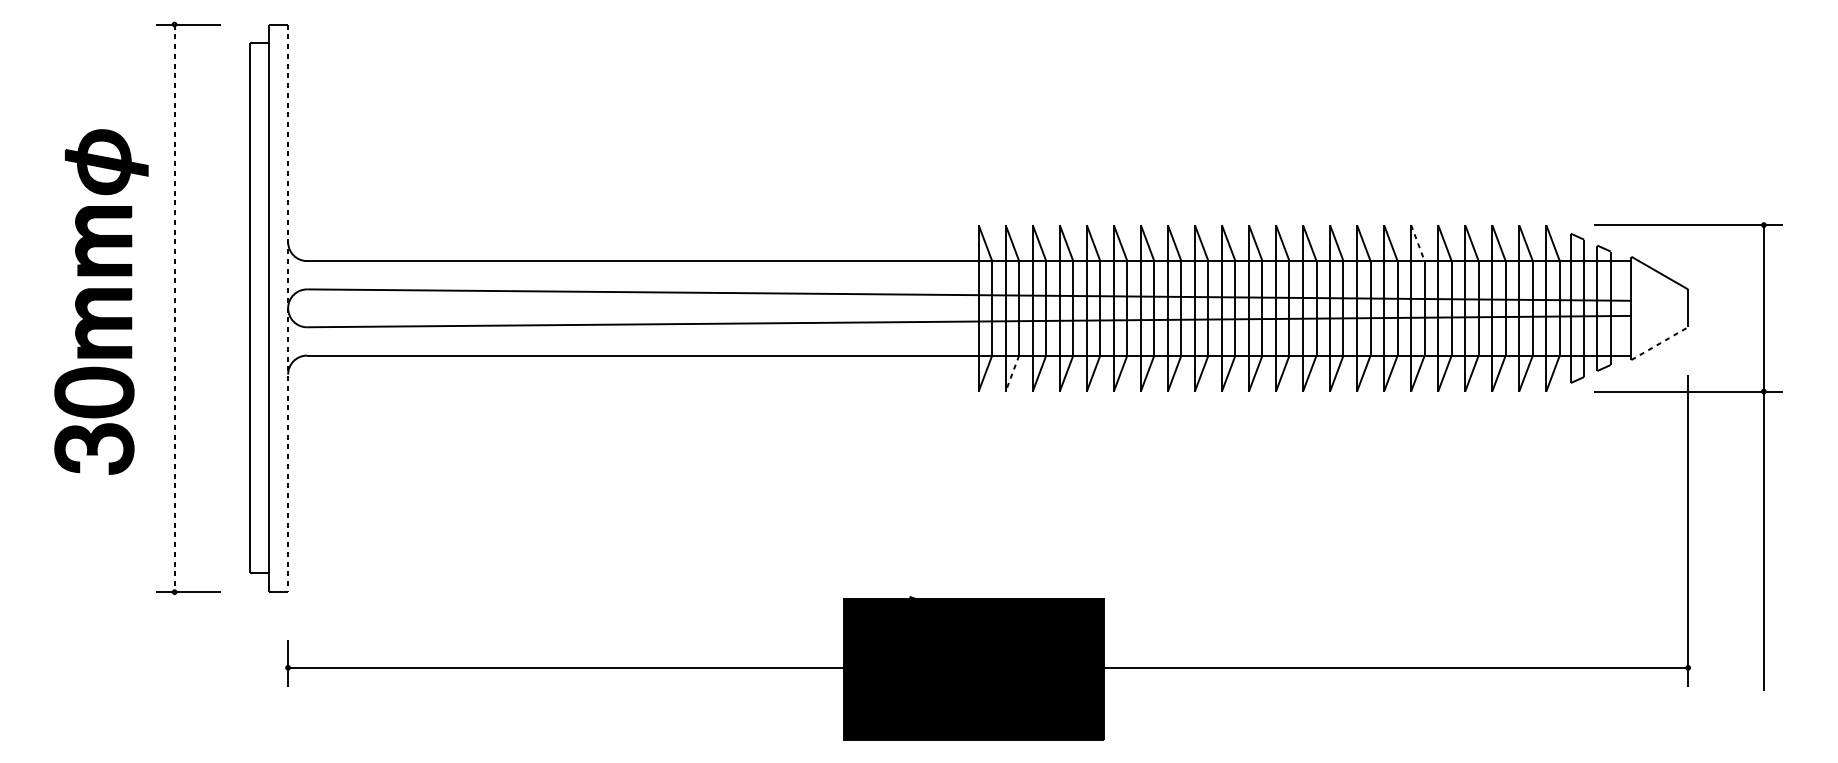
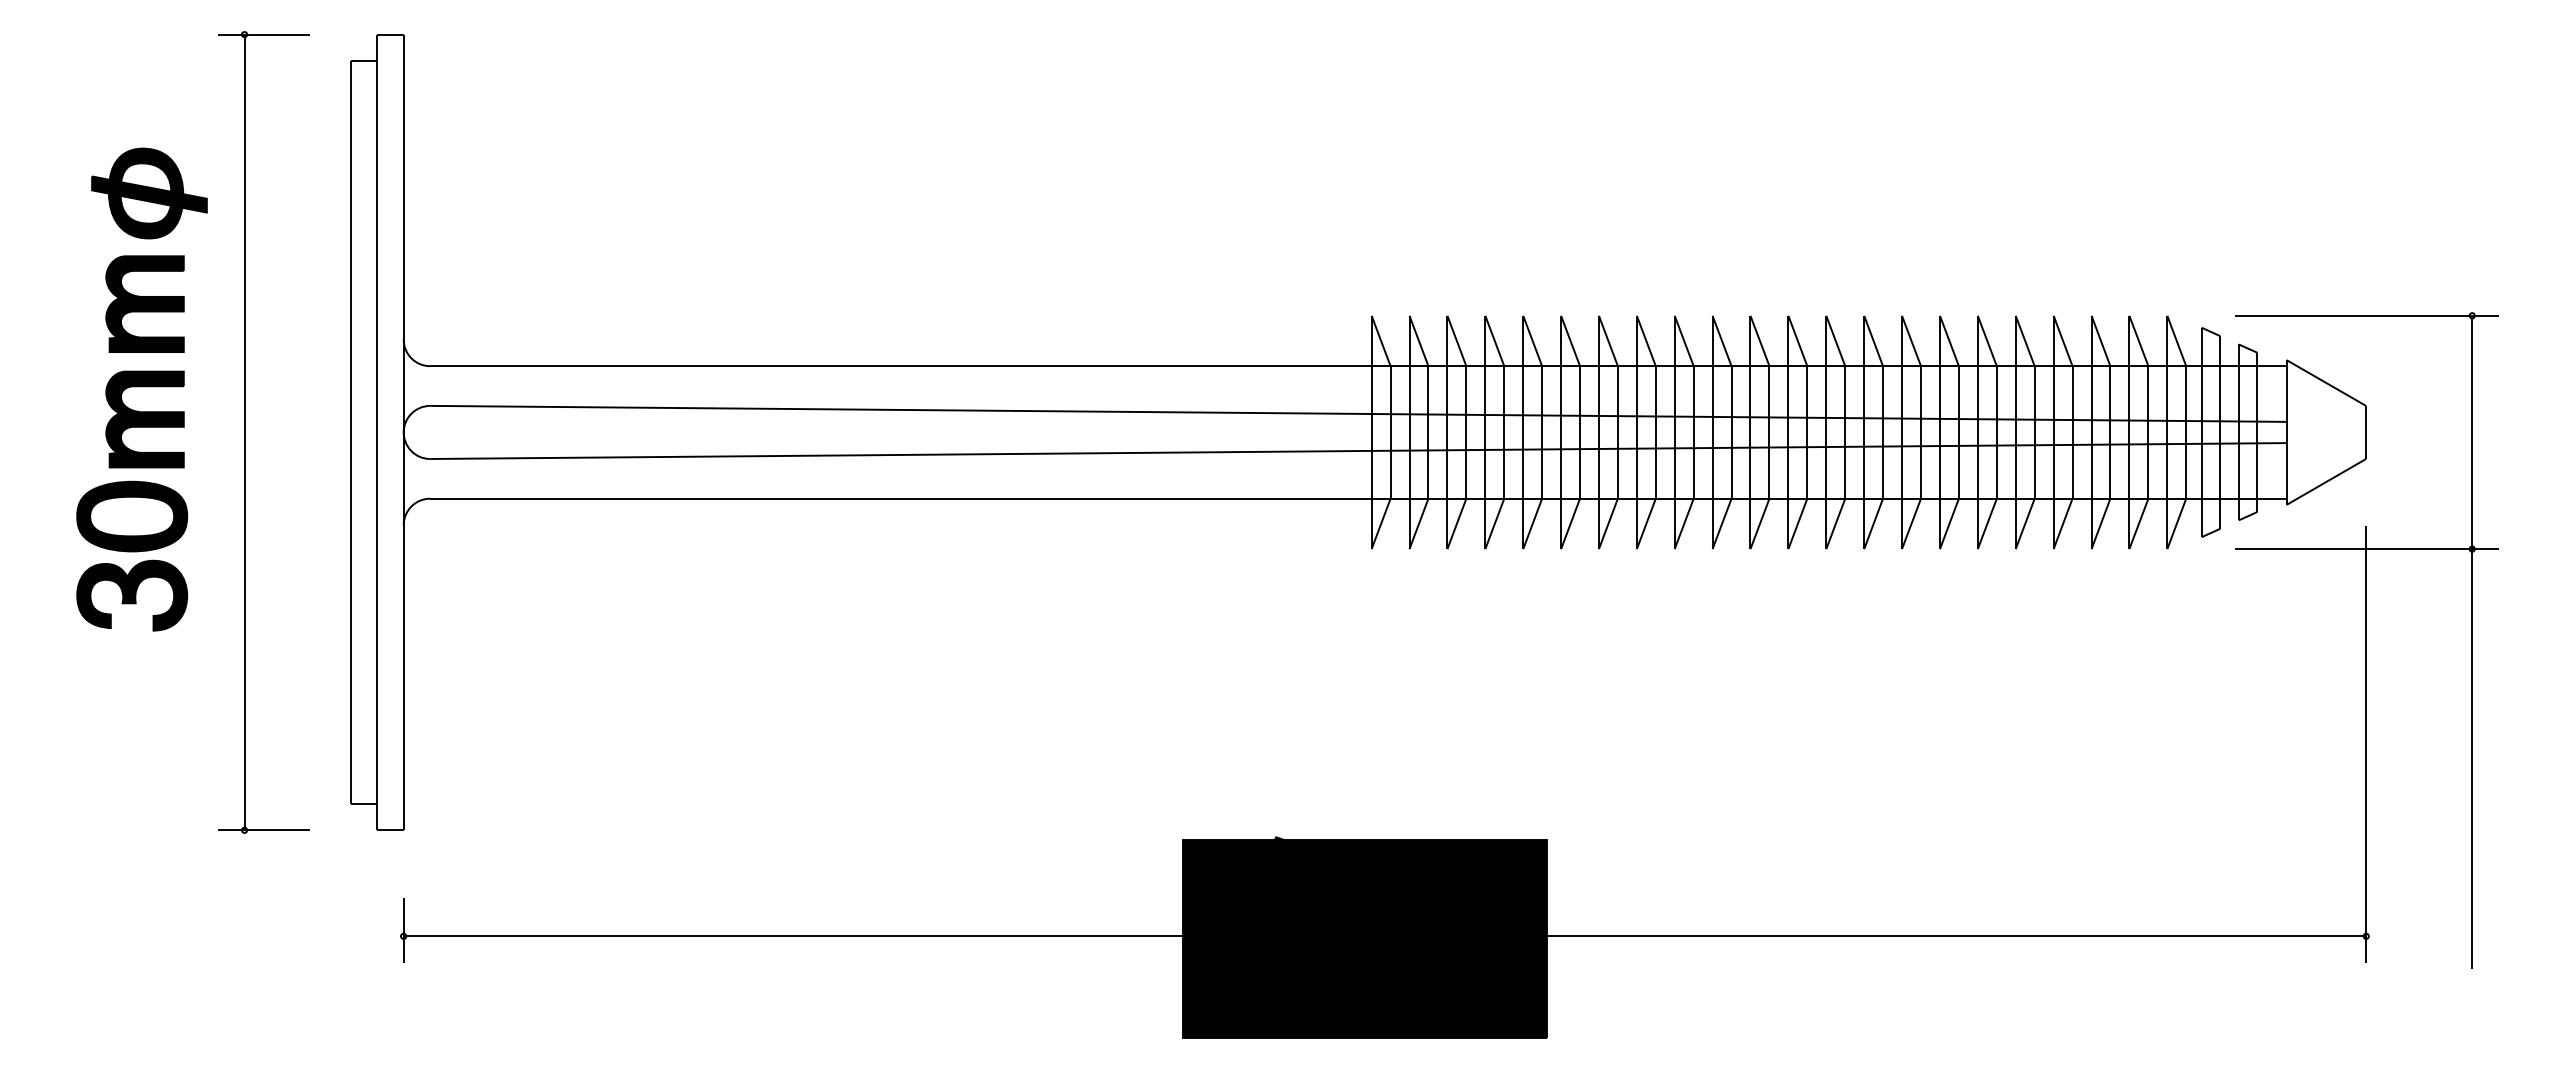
line: (1418, 243) -> (1987, 341), dashed -> solid
part: (101, 301) -> (141, 389), moved
line: (174, 308) -> (244, 432), dashed -> solid
line: (287, 308) -> (403, 432), dashed -> solid
line: (1659, 343) -> (2326, 481), dashed -> solid
line: (1012, 373) -> (1418, 523), dashed -> solid

